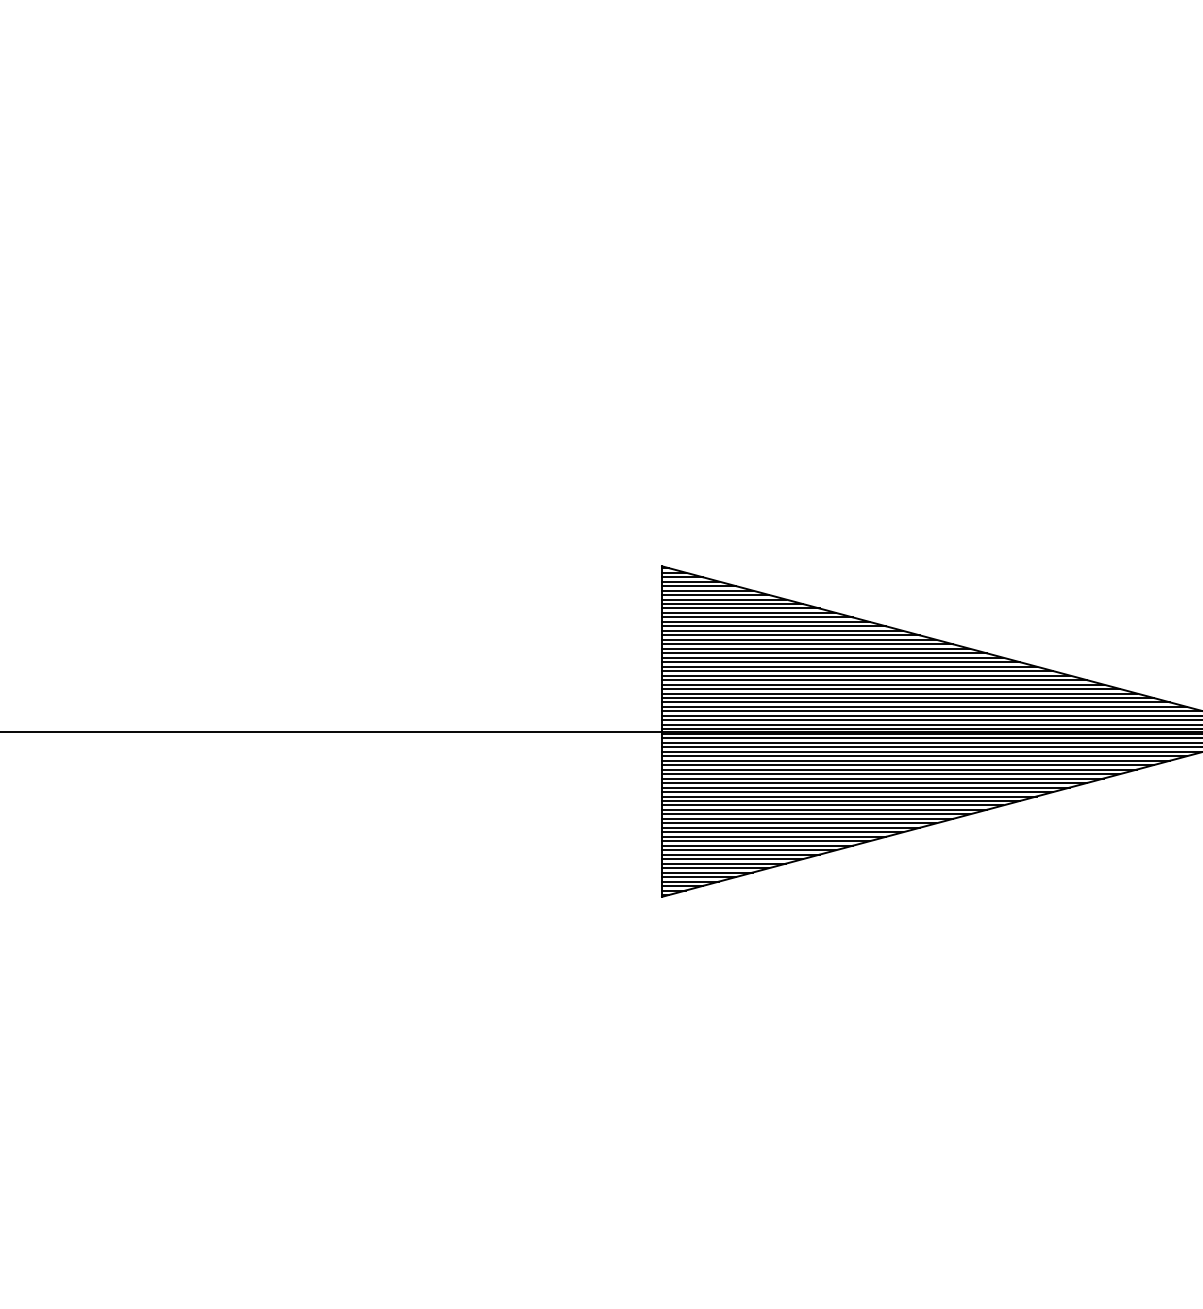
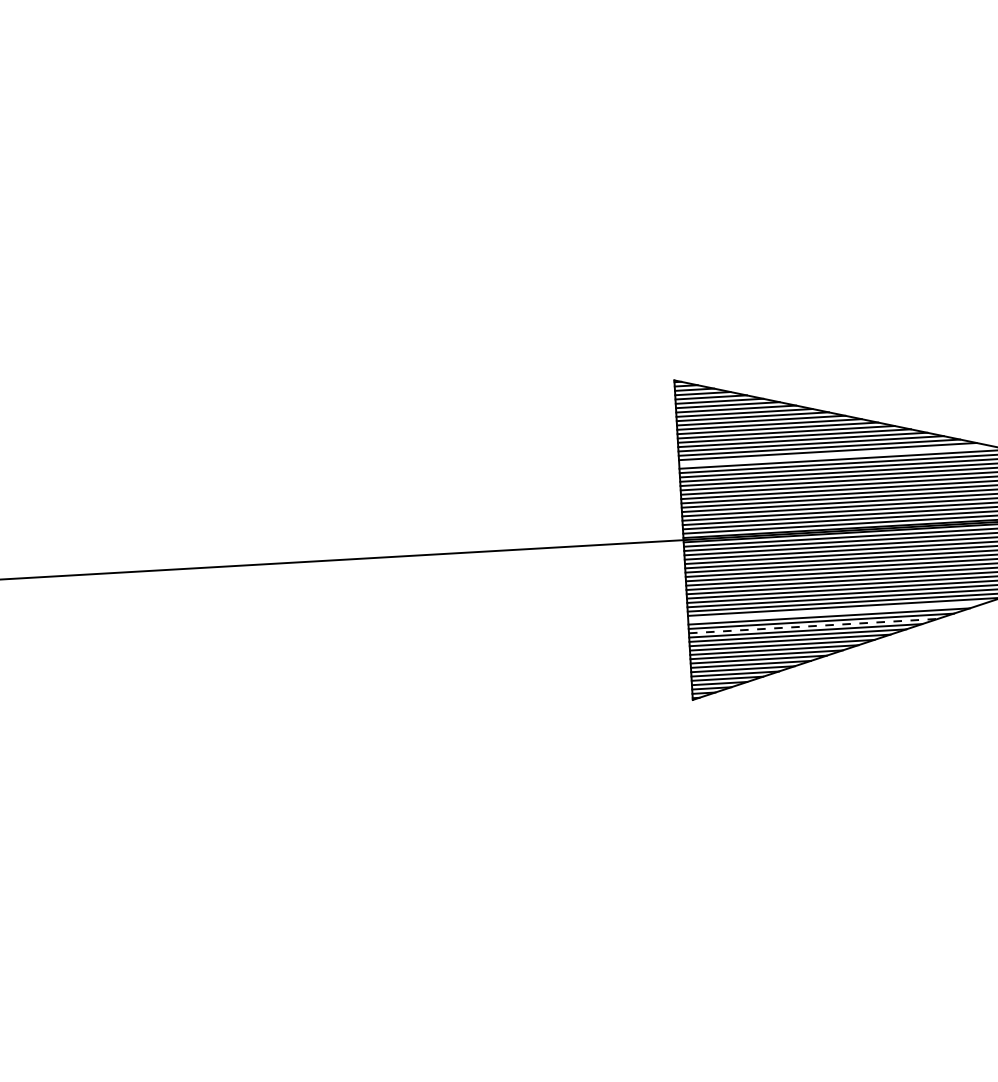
line: (824, 653) -> (836, 455), removed
line: (815, 814) -> (836, 611), removed
line: (790, 827) -> (813, 625), solid -> dashed

